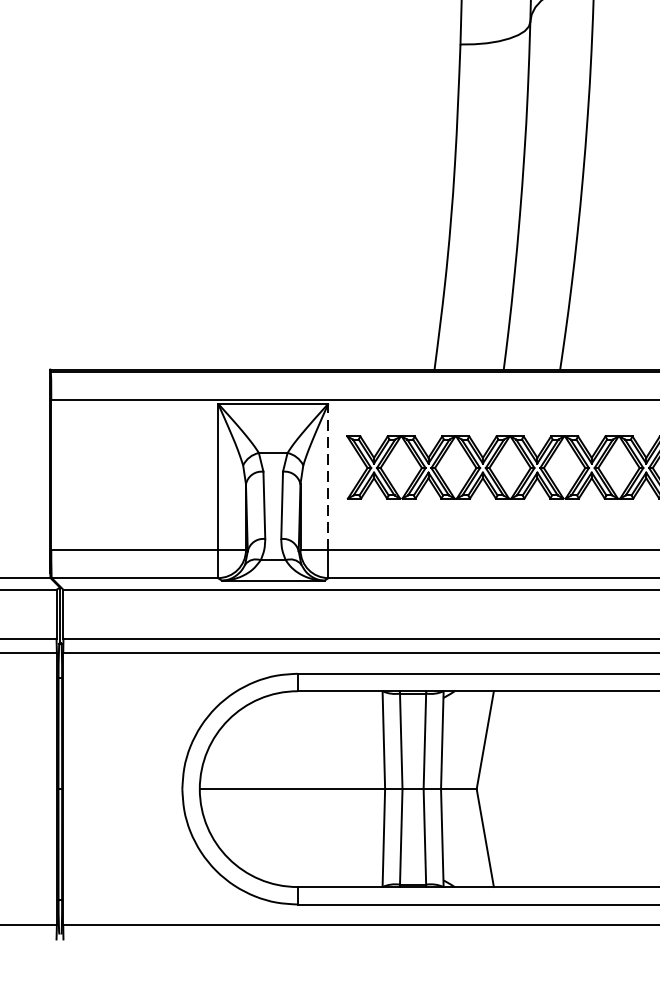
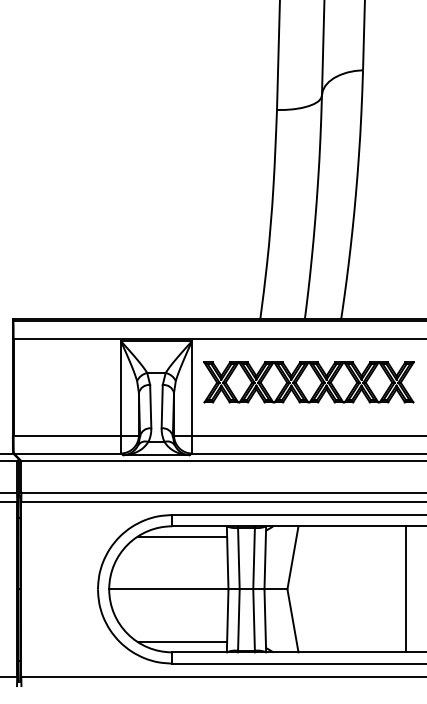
line: (329, 475) -> (192, 387), dashed -> solid
line: (313, 707) -> (182, 536), added
line: (313, 870) -> (182, 641), added

